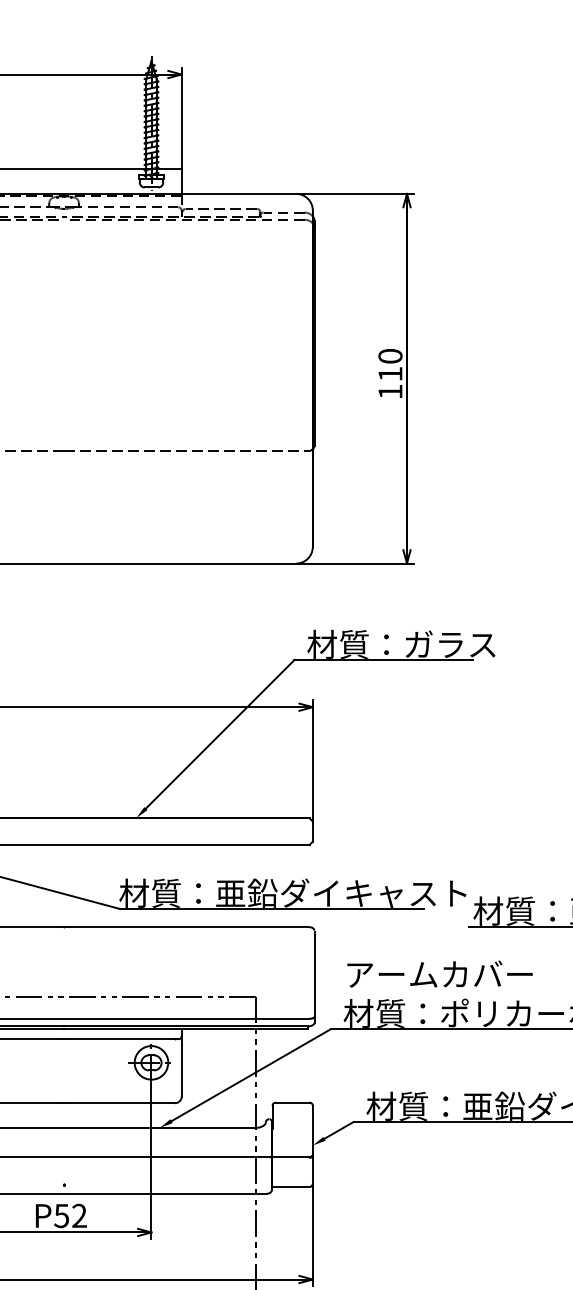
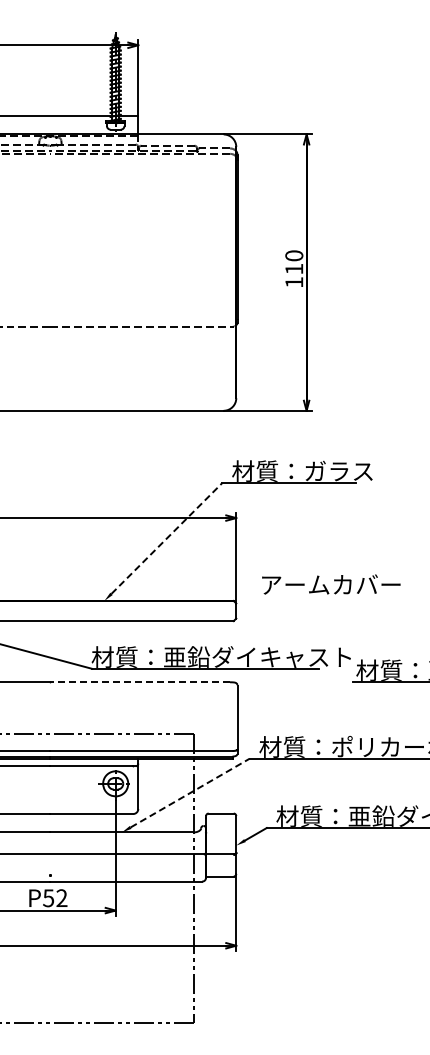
line: (220, 734) -> (167, 538), solid -> dashed
line: (184, 927) -> (140, 682), solid -> dashed
text: (440, 974) -> (331, 584), moved
line: (251, 1075) -> (190, 793), solid -> dashed

